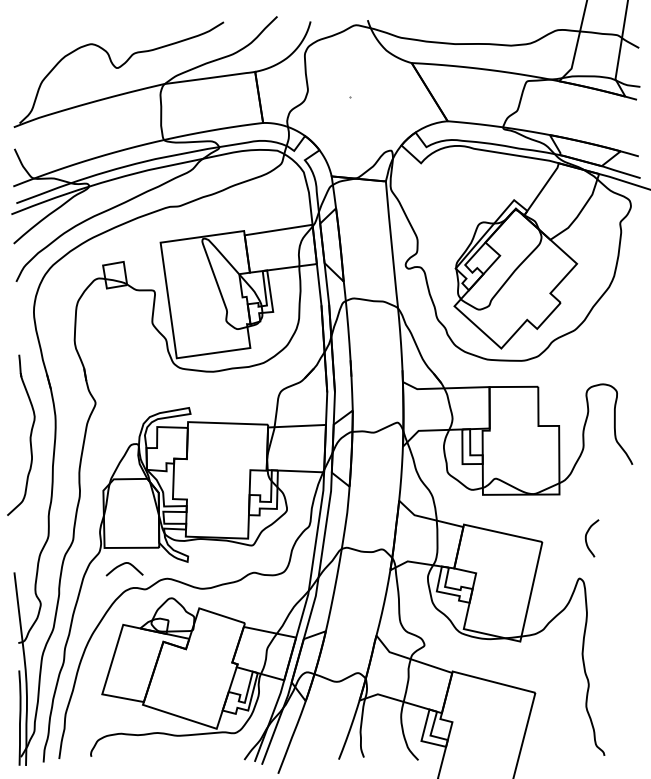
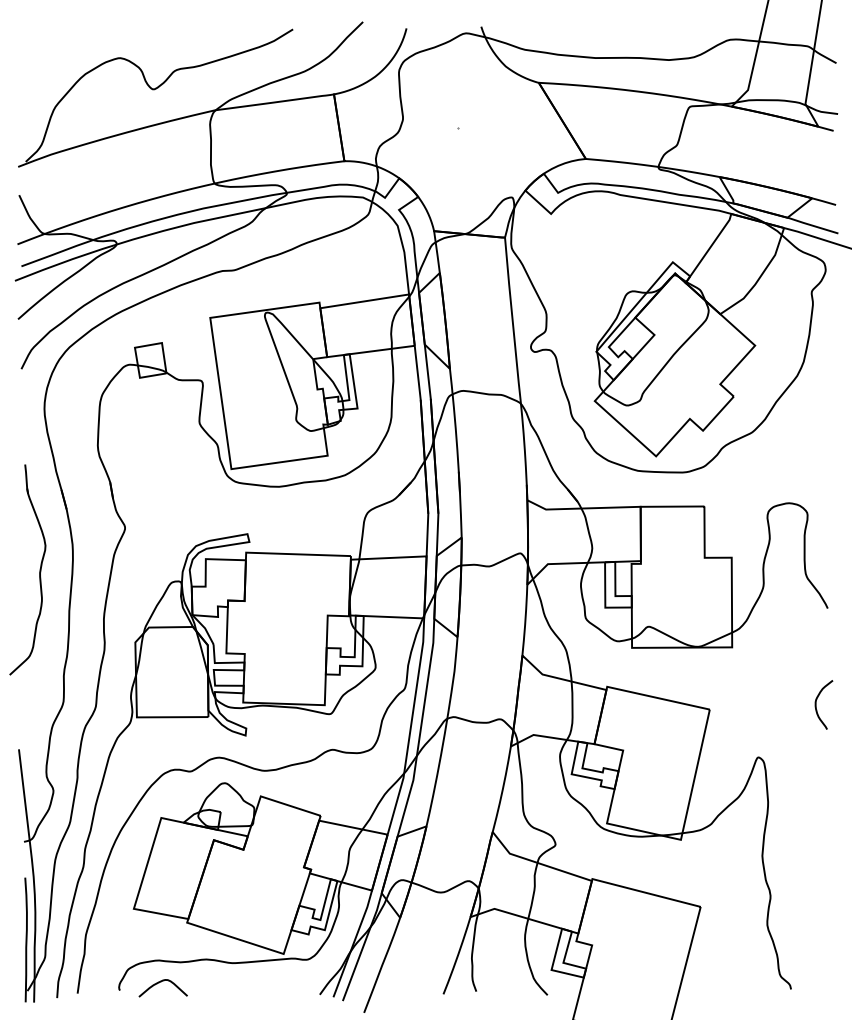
curve: (586, 538) -> (816, 704), moved
curve: (121, 565) -> (159, 983), moved

